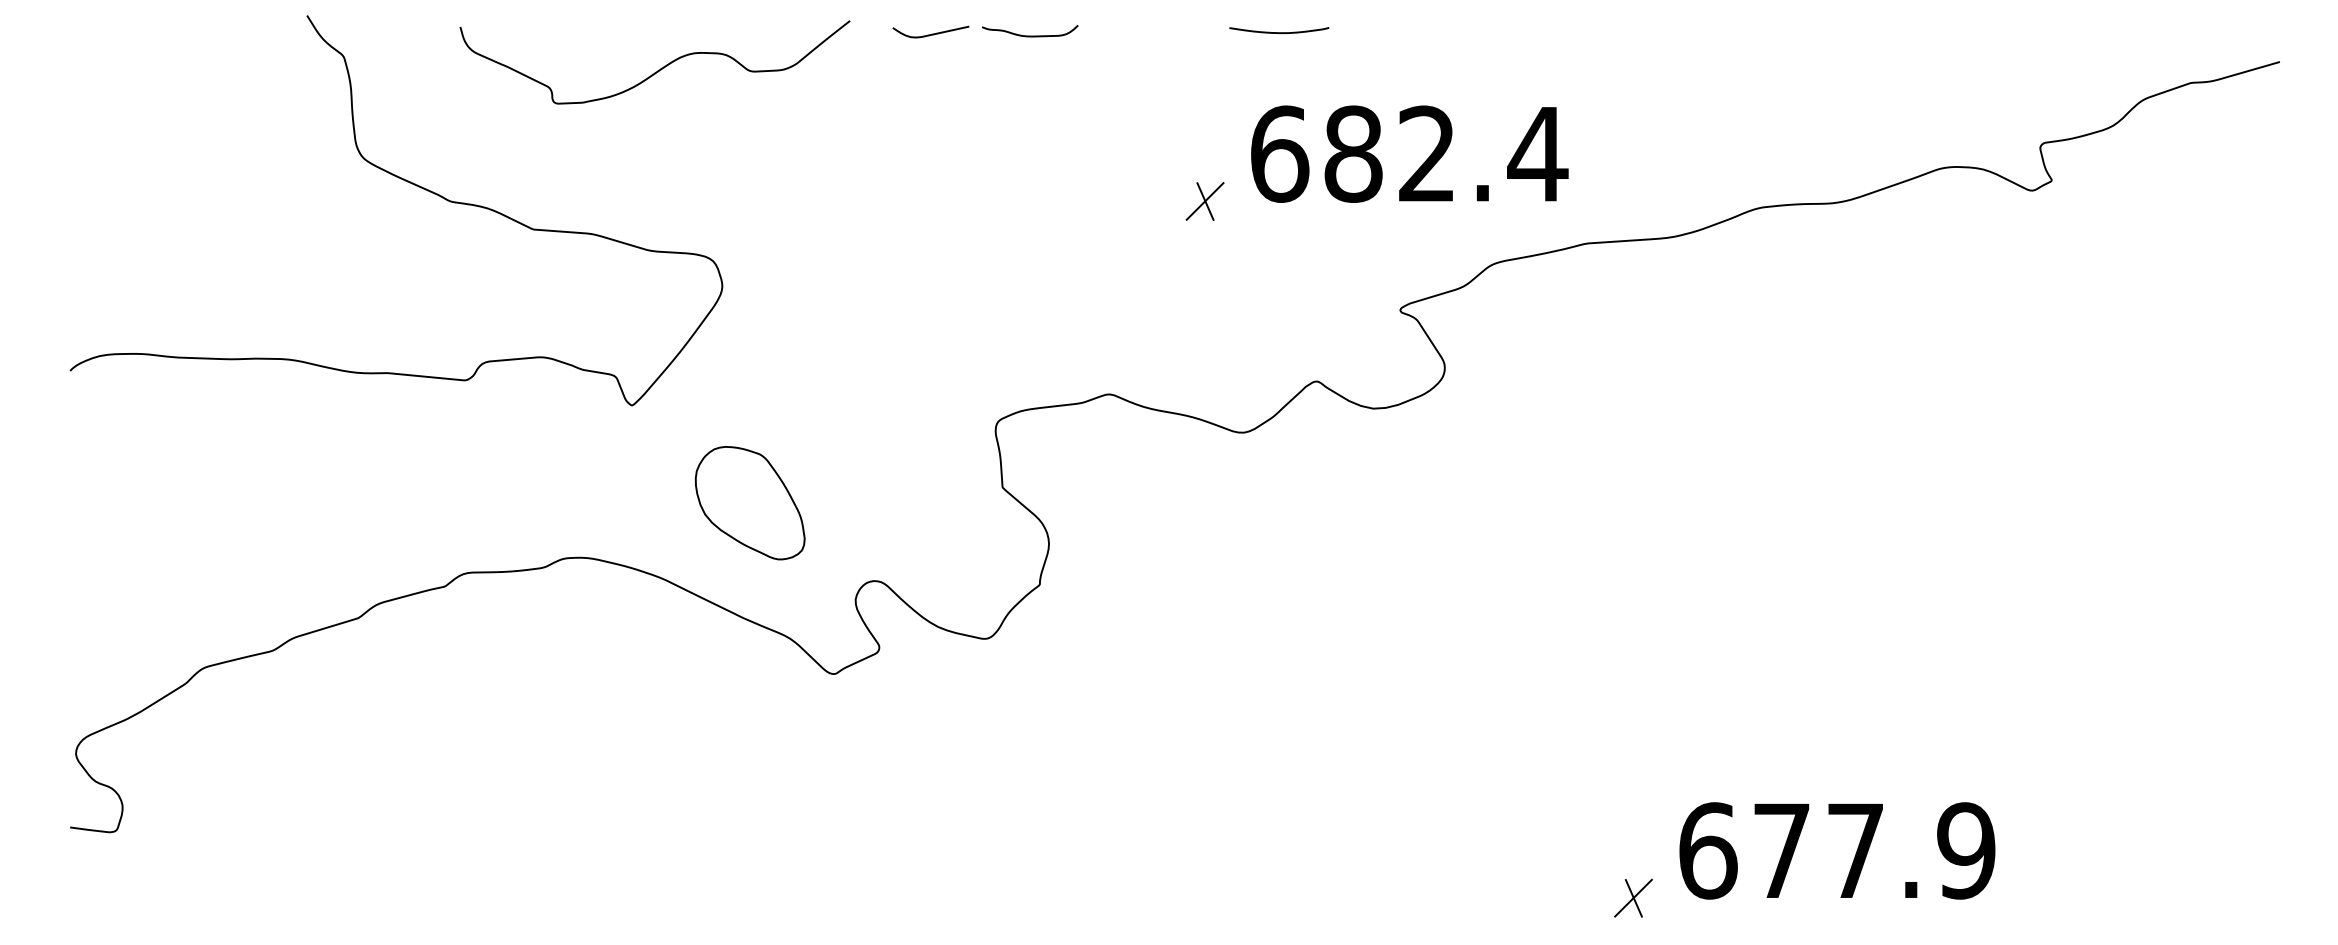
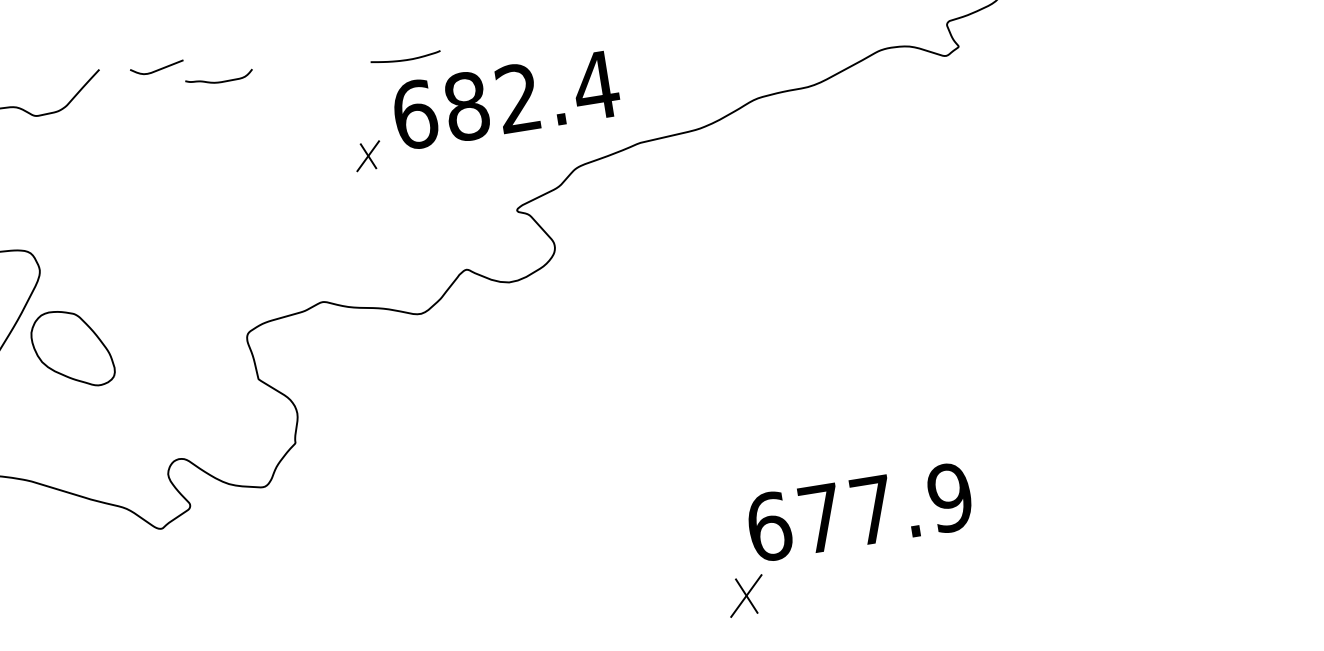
curve: (1279, 32) -> (406, 59), moved
curve: (1030, 35) -> (220, 81), moved
part: (749, 503) -> (72, 349), moved
text: (1837, 850) -> (859, 511), moved
part: (1633, 897) -> (746, 595), size x1.4

